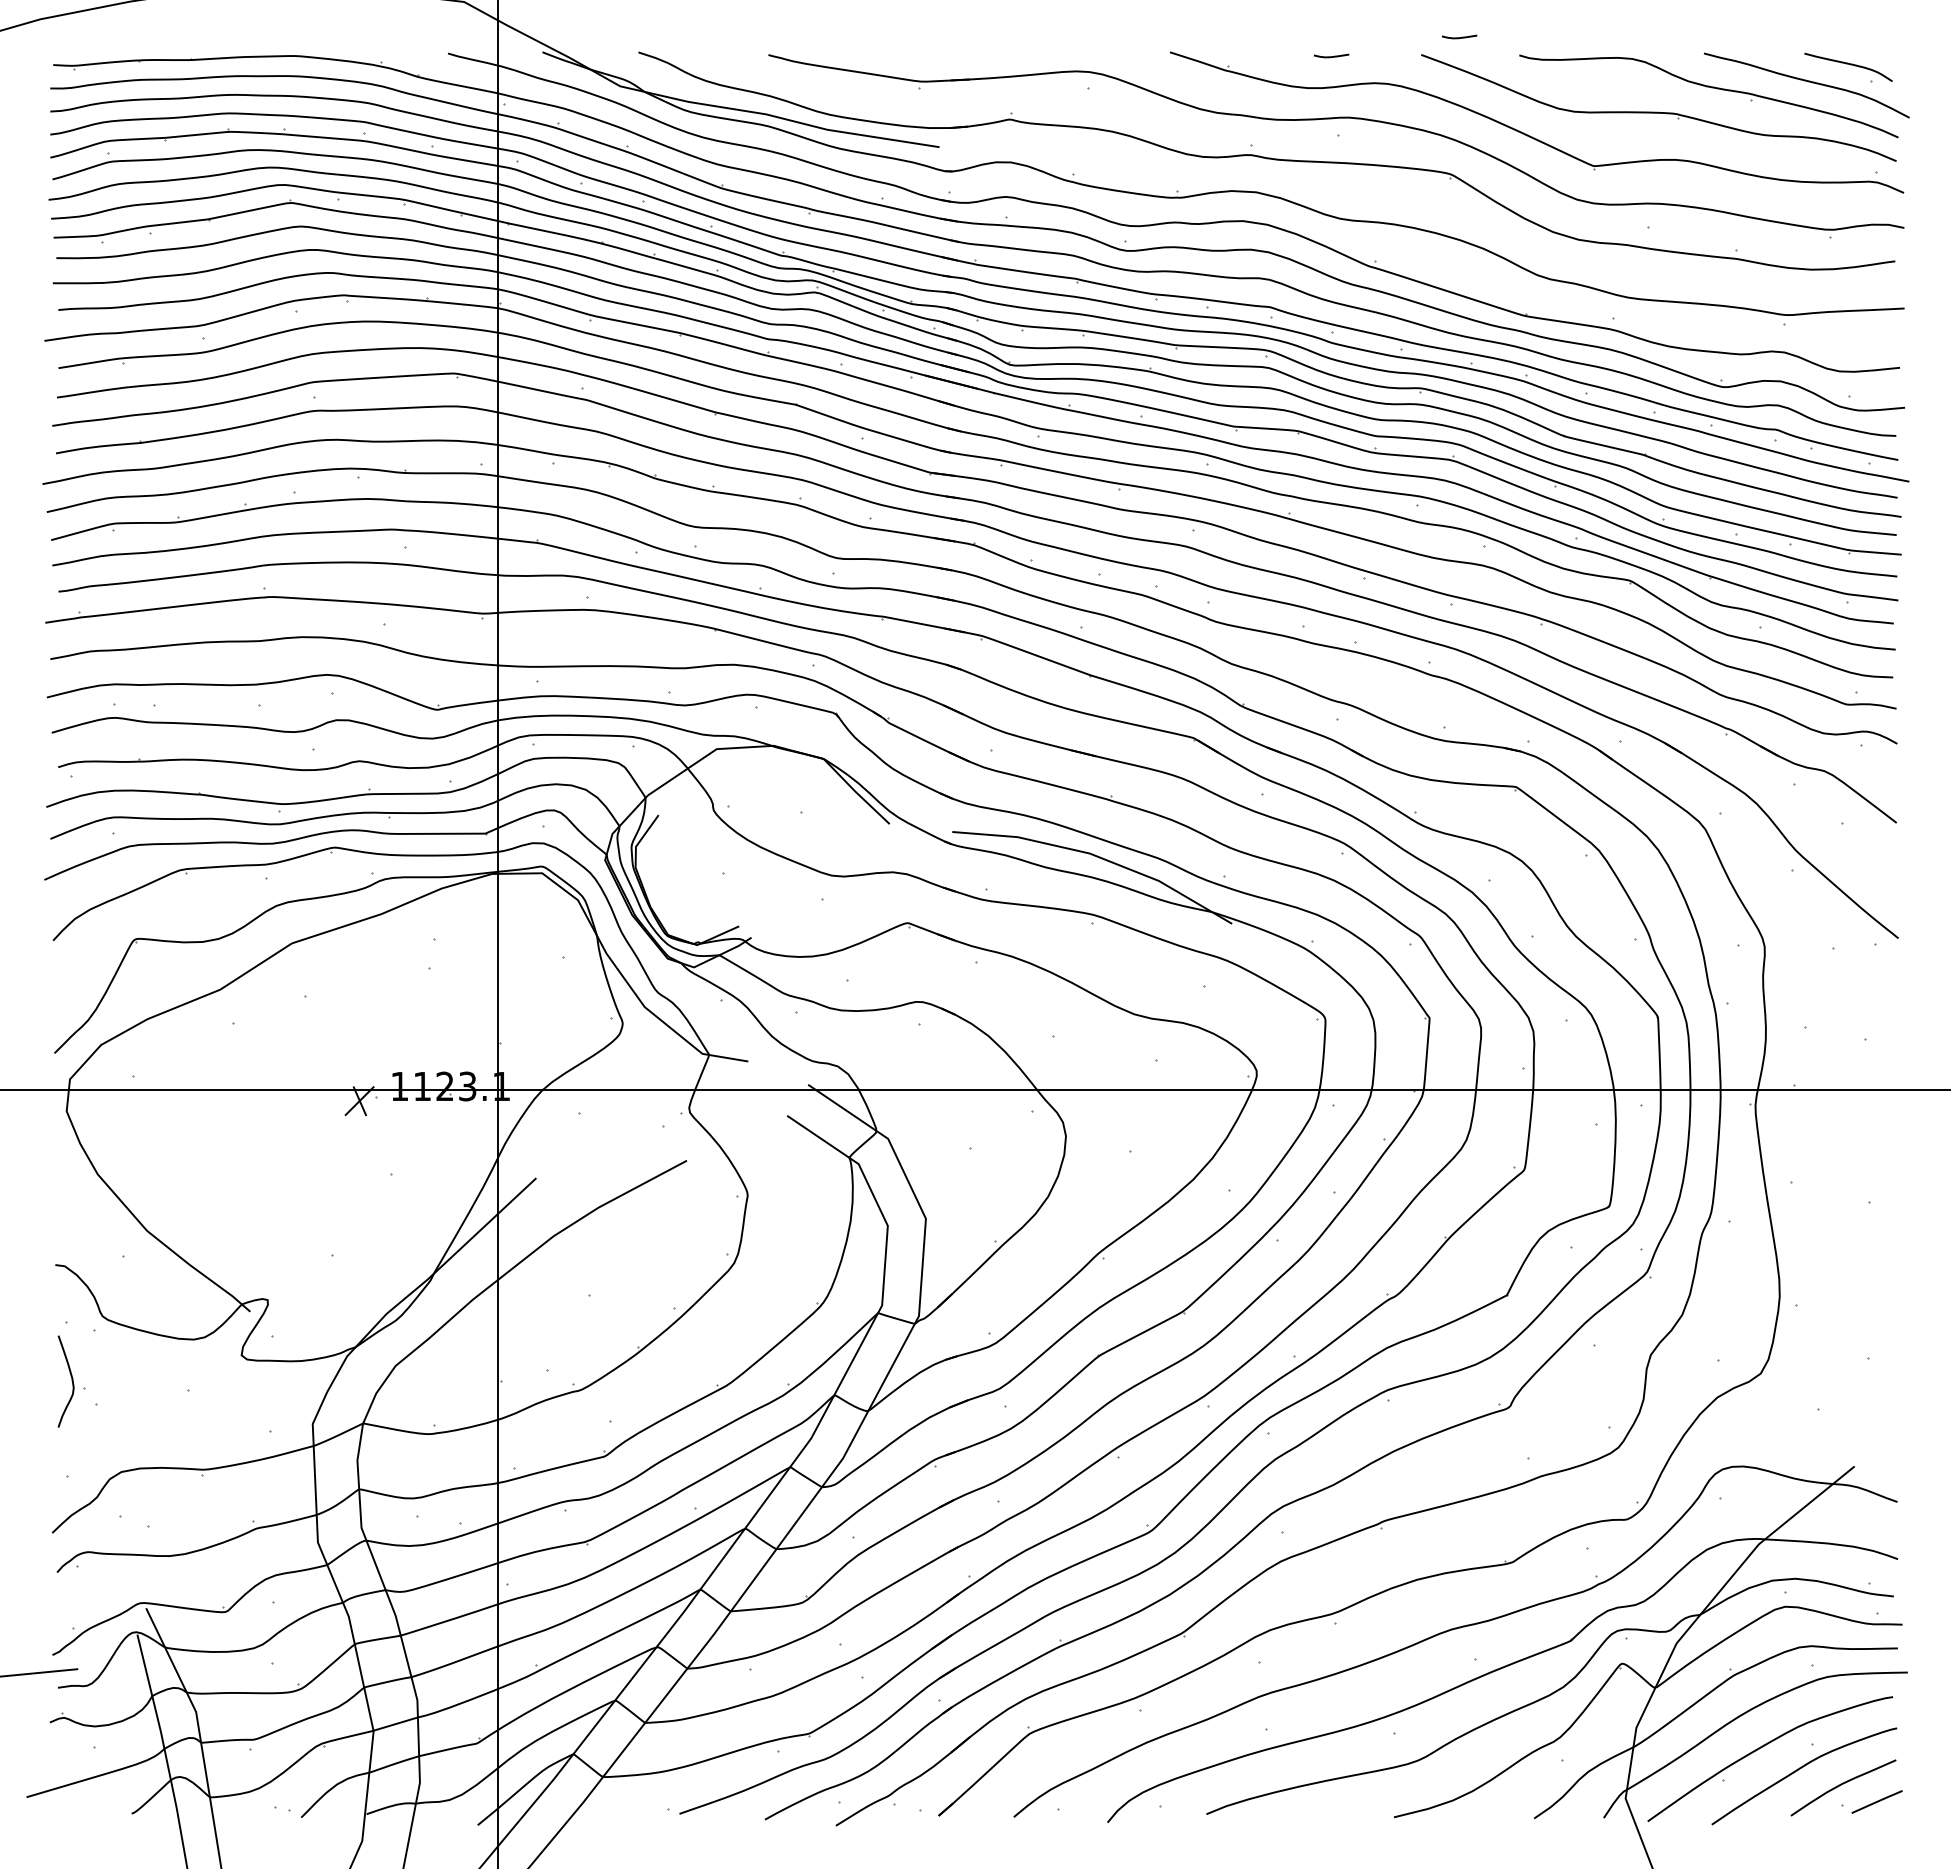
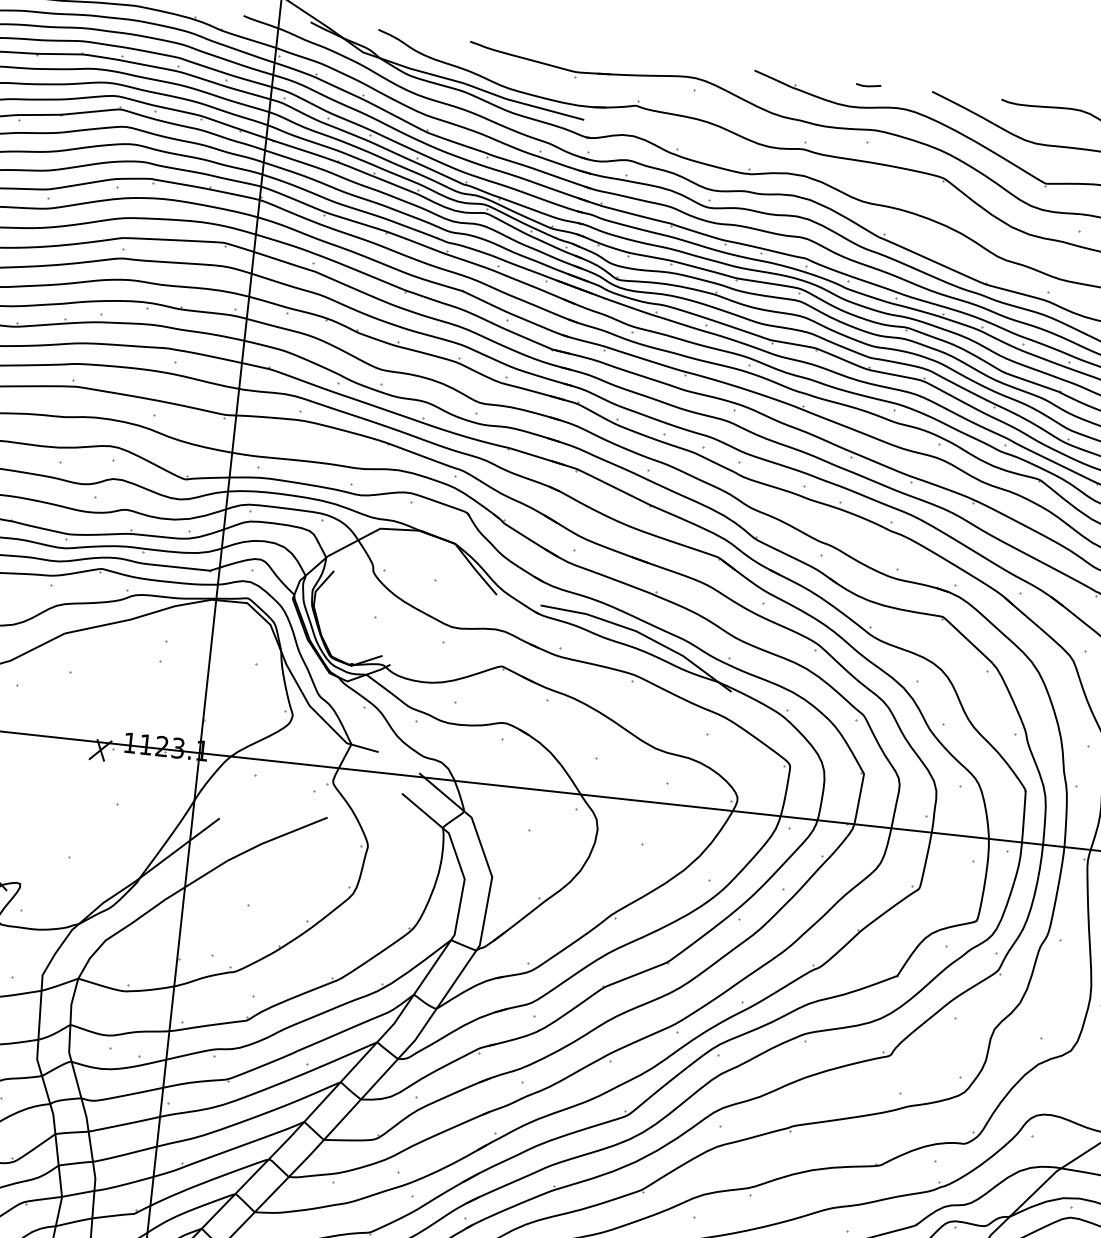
curve: (1459, 37) -> (960, 82), removed

